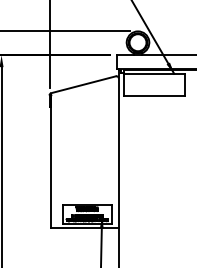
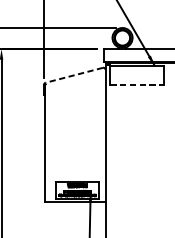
line: (83, 84) -> (74, 75), solid -> dashed
line: (154, 95) -> (137, 84), solid -> dashed

